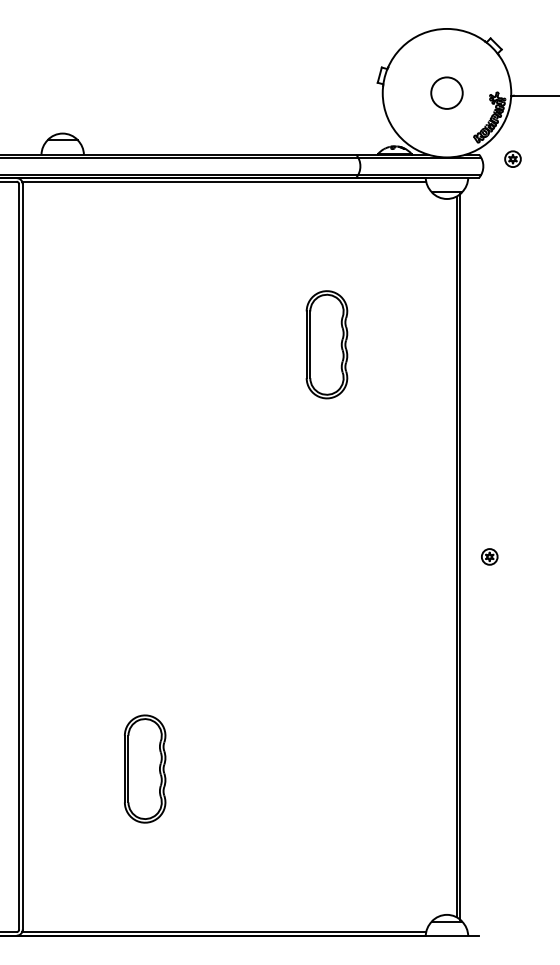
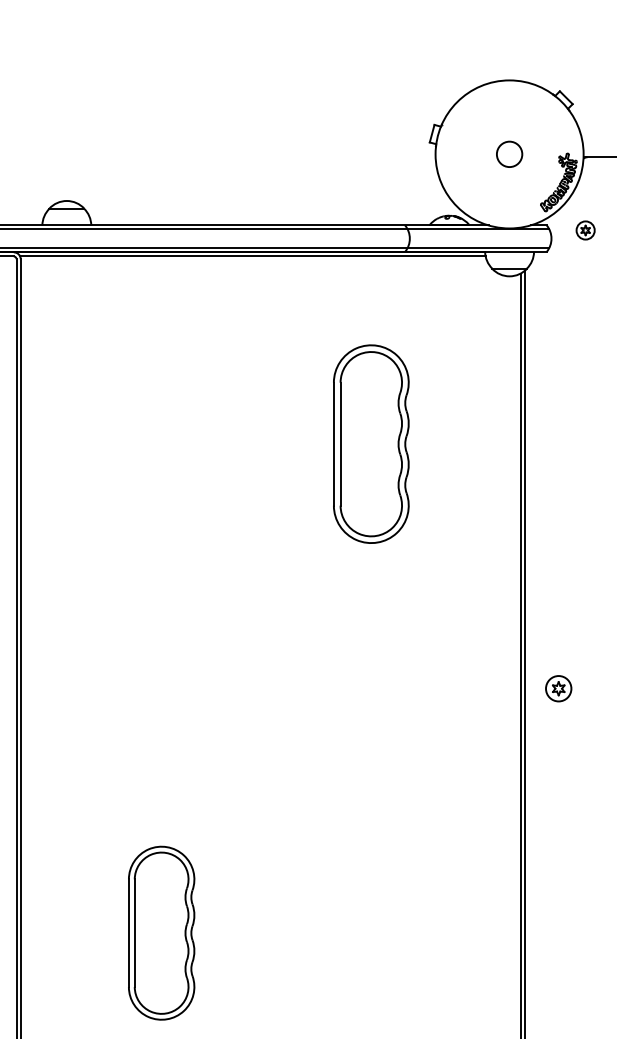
circle: (446, 92) -> (509, 153), size x0.7
part: (326, 344) -> (370, 444), size x1.6
part: (489, 556) -> (558, 688), size x1.4
part: (145, 768) -> (162, 932), size x1.4

